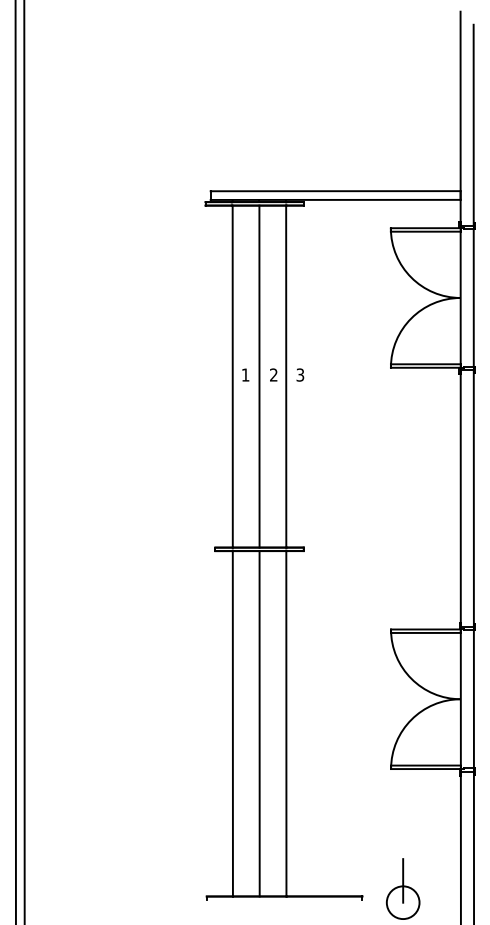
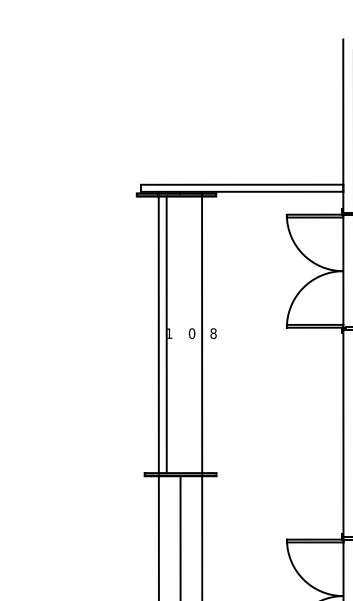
text: (273, 374) -> (191, 333), 2 -> 0
text: (300, 374) -> (213, 333), 3 -> 8
line: (259, 376) -> (166, 334), moved

